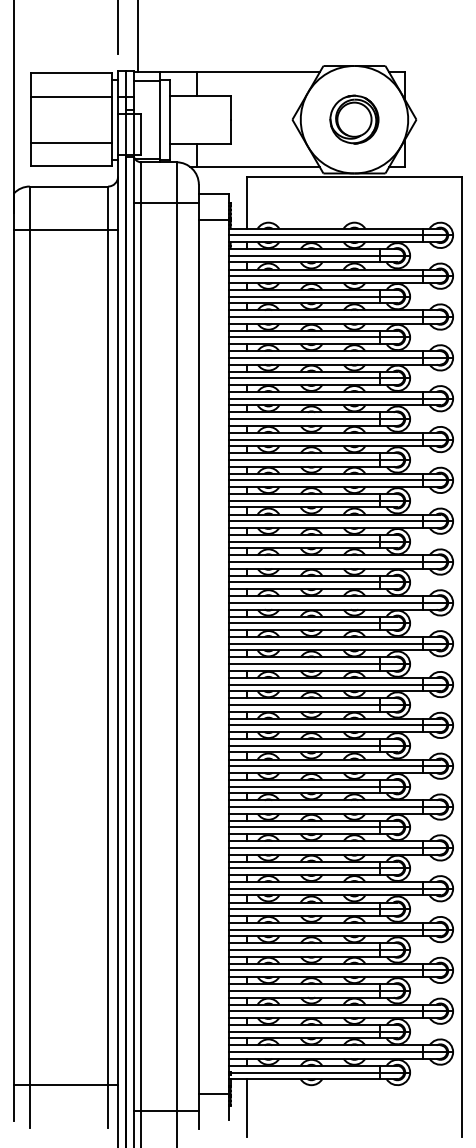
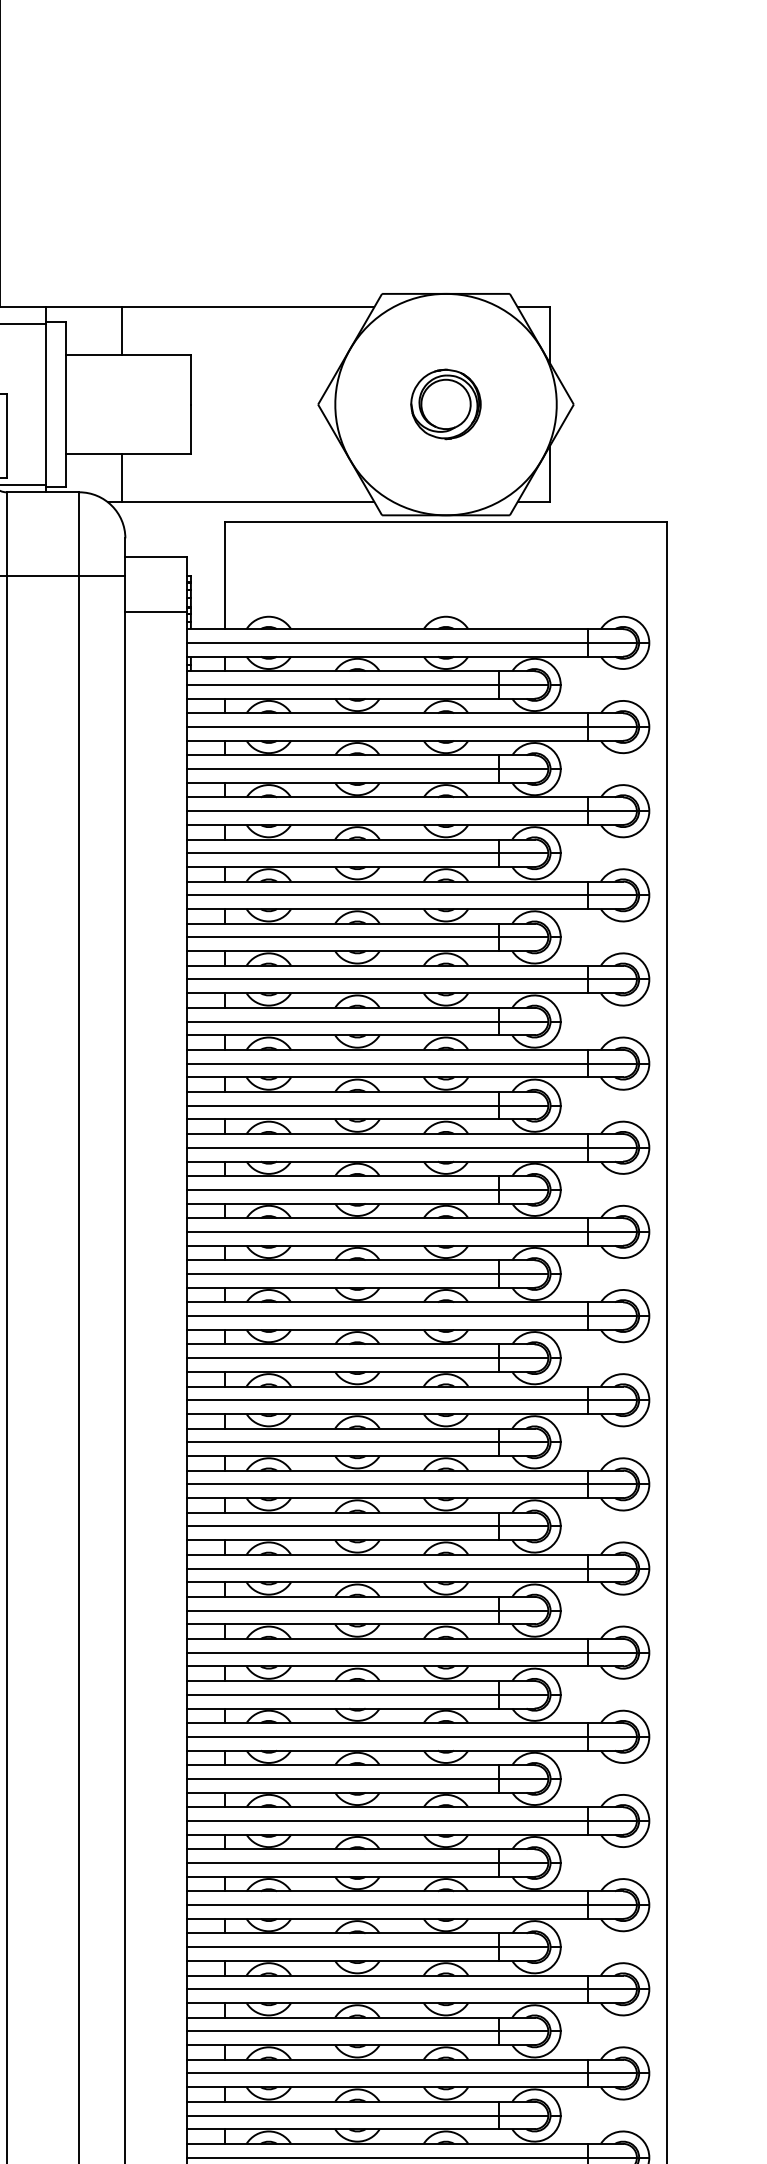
part: (354, 119) -> (446, 404), size x0.7

